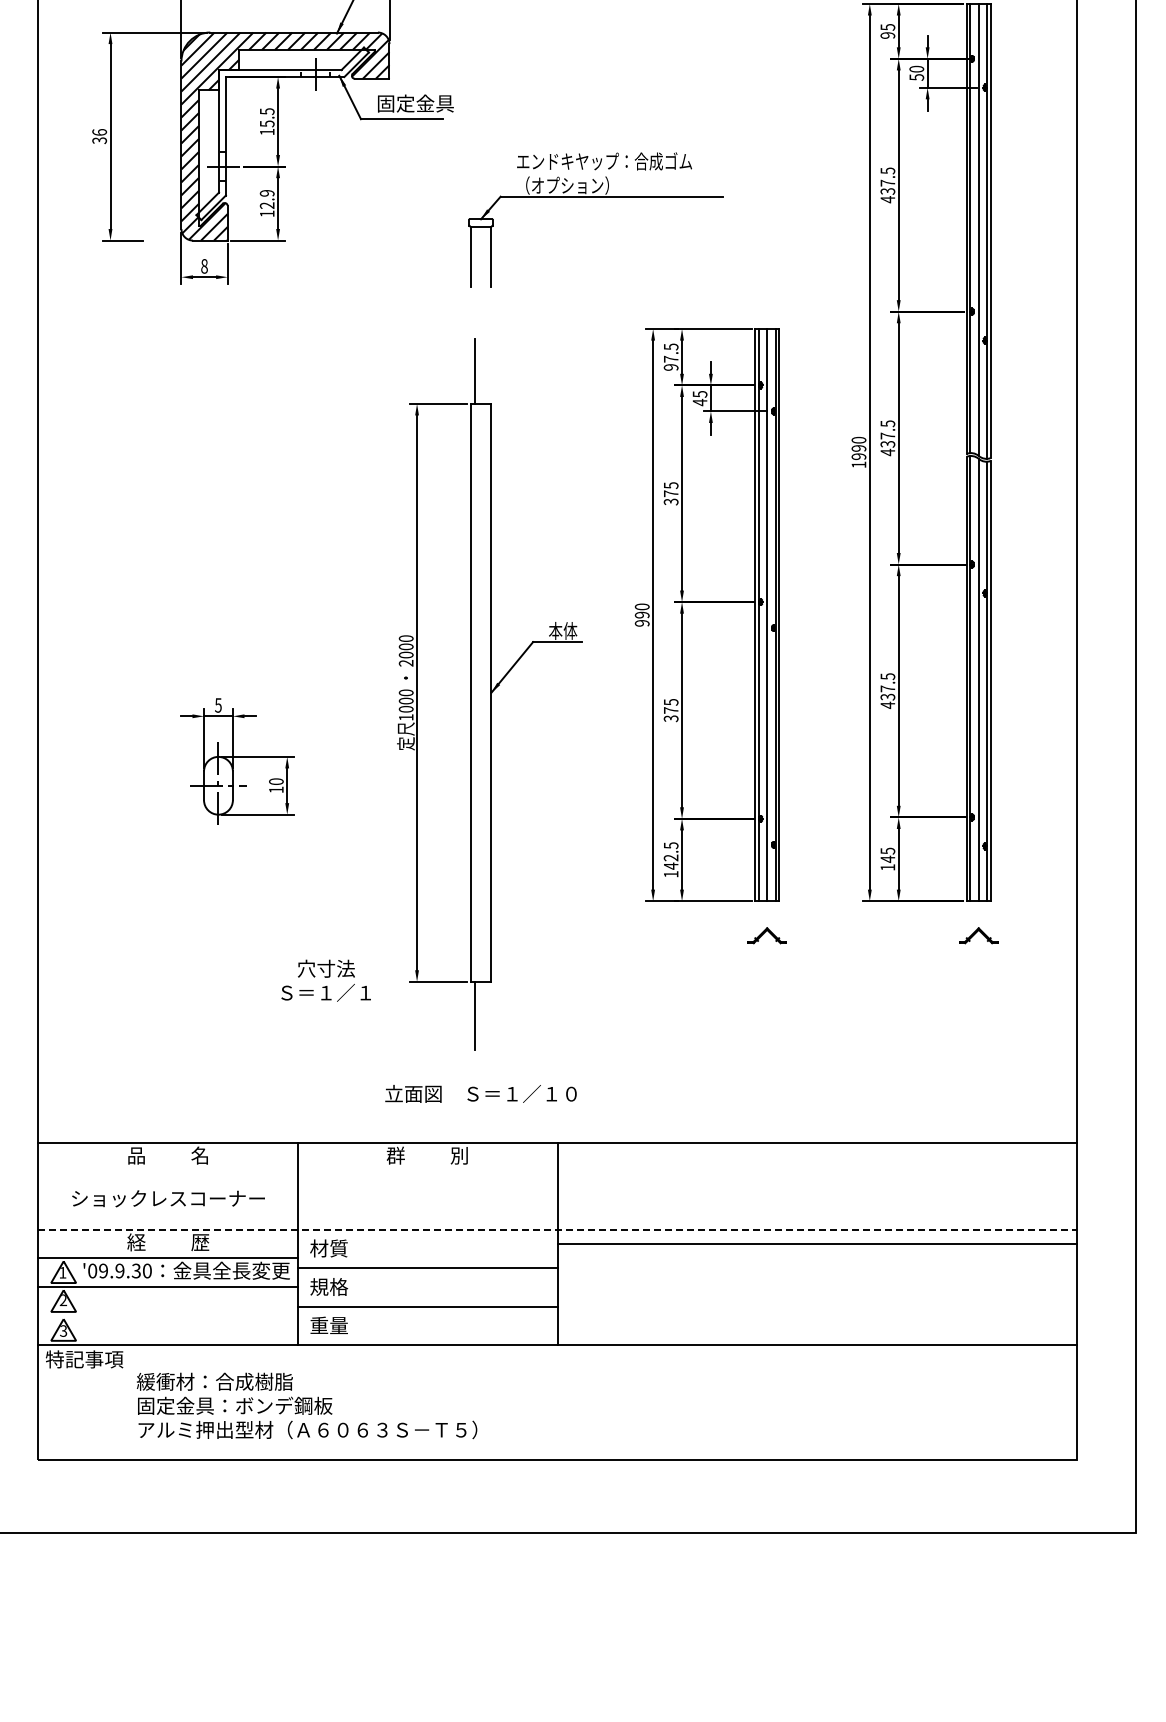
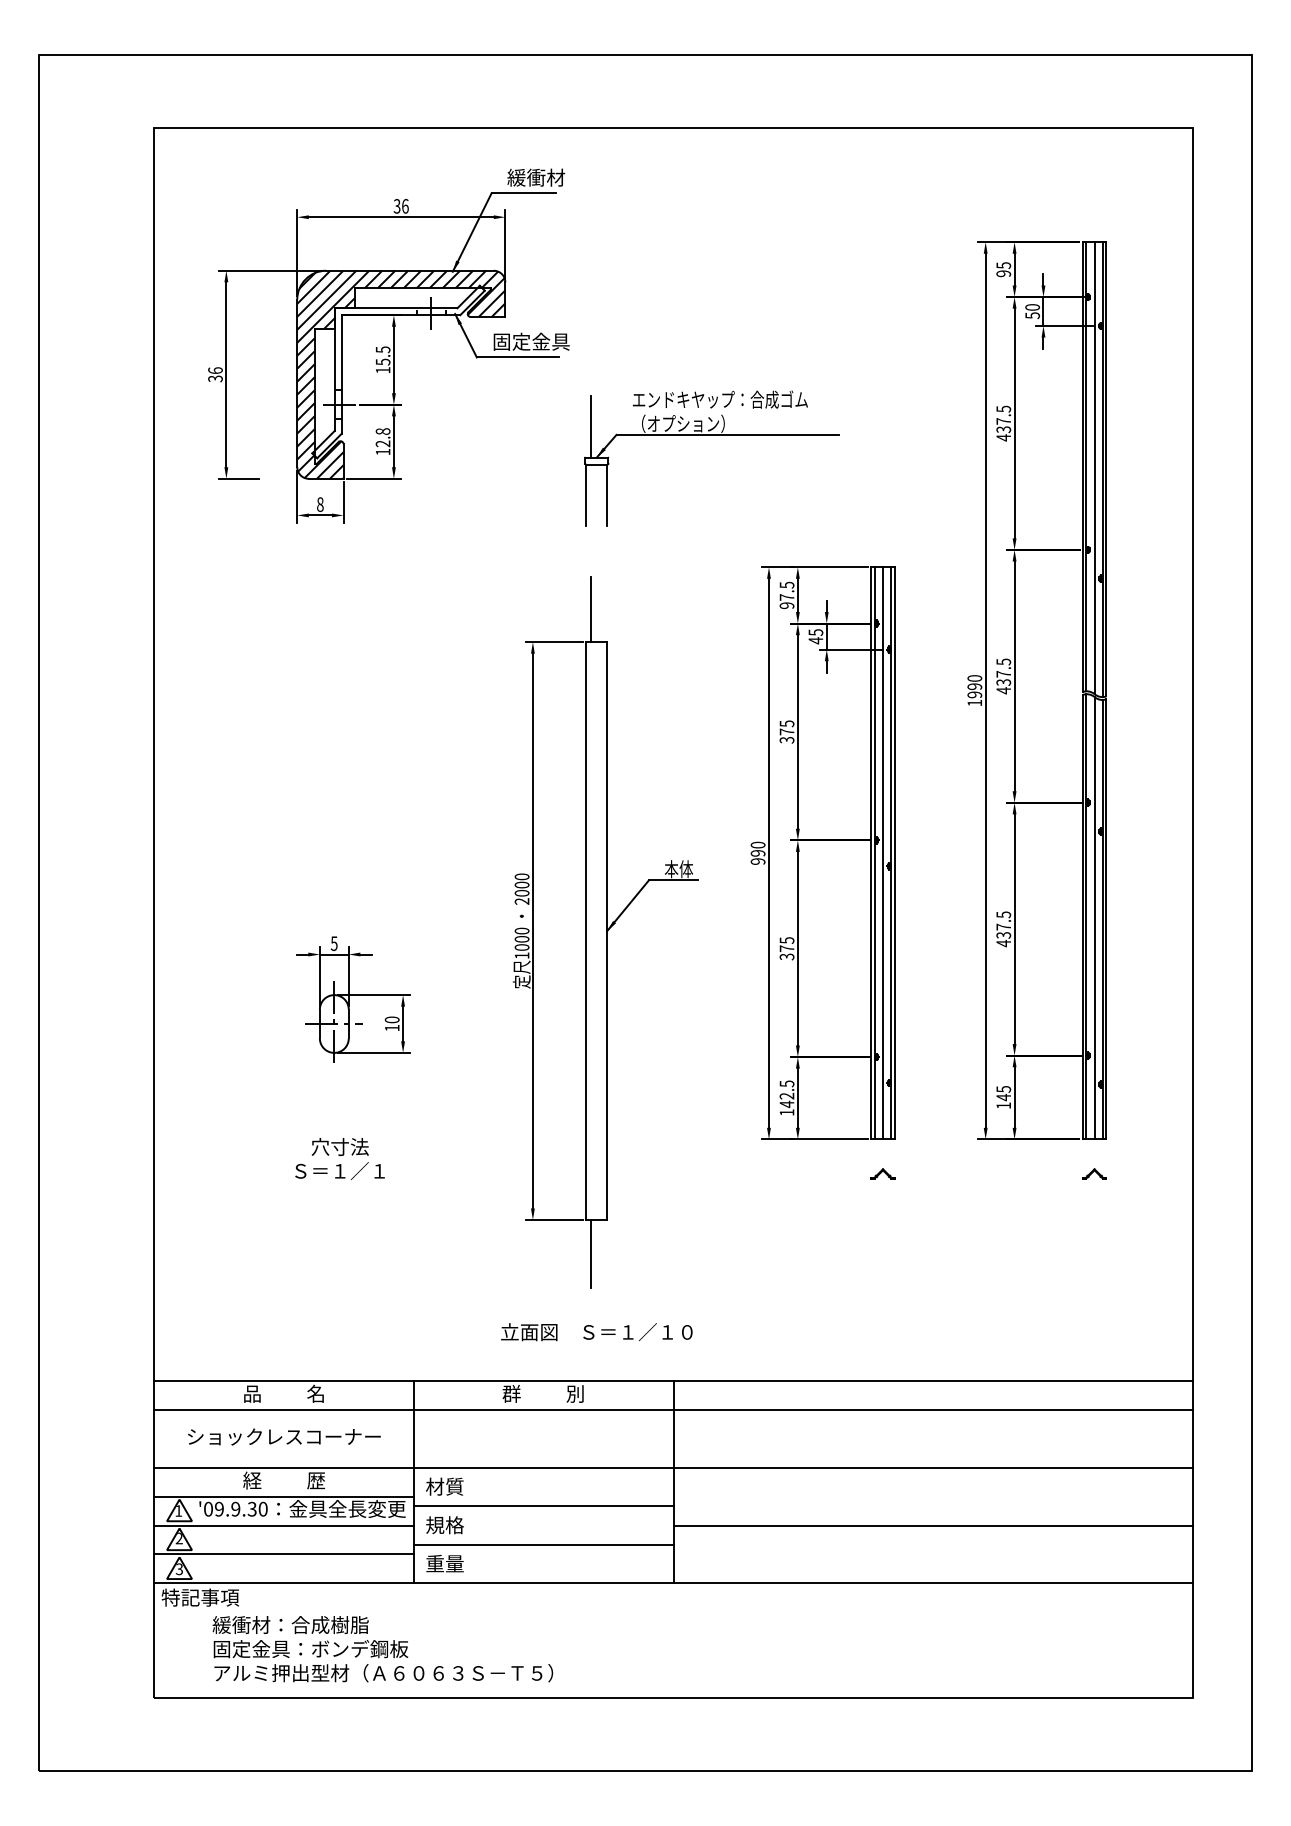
line: (475, 188) -> (591, 426), added
text: (266, 193) -> (382, 431), 12.9 -> 12.8
part: (766, 935) -> (882, 1173), size x0.62
part: (978, 935) -> (1094, 1173), size x0.62
text: (325, 980) -> (339, 1158), moved
line: (557, 1172) -> (673, 1410), added
line: (558, 1229) -> (674, 1467), dashed -> solid
line: (817, 1244) -> (933, 1525), moved
line: (167, 1316) -> (283, 1554), added
text: (306, 1406) -> (382, 1649), moved

